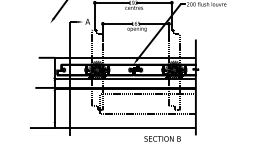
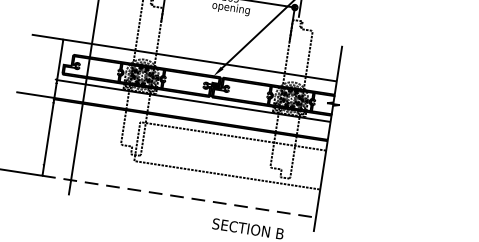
line: (125, 128) -> (179, 197), solid -> dashed

